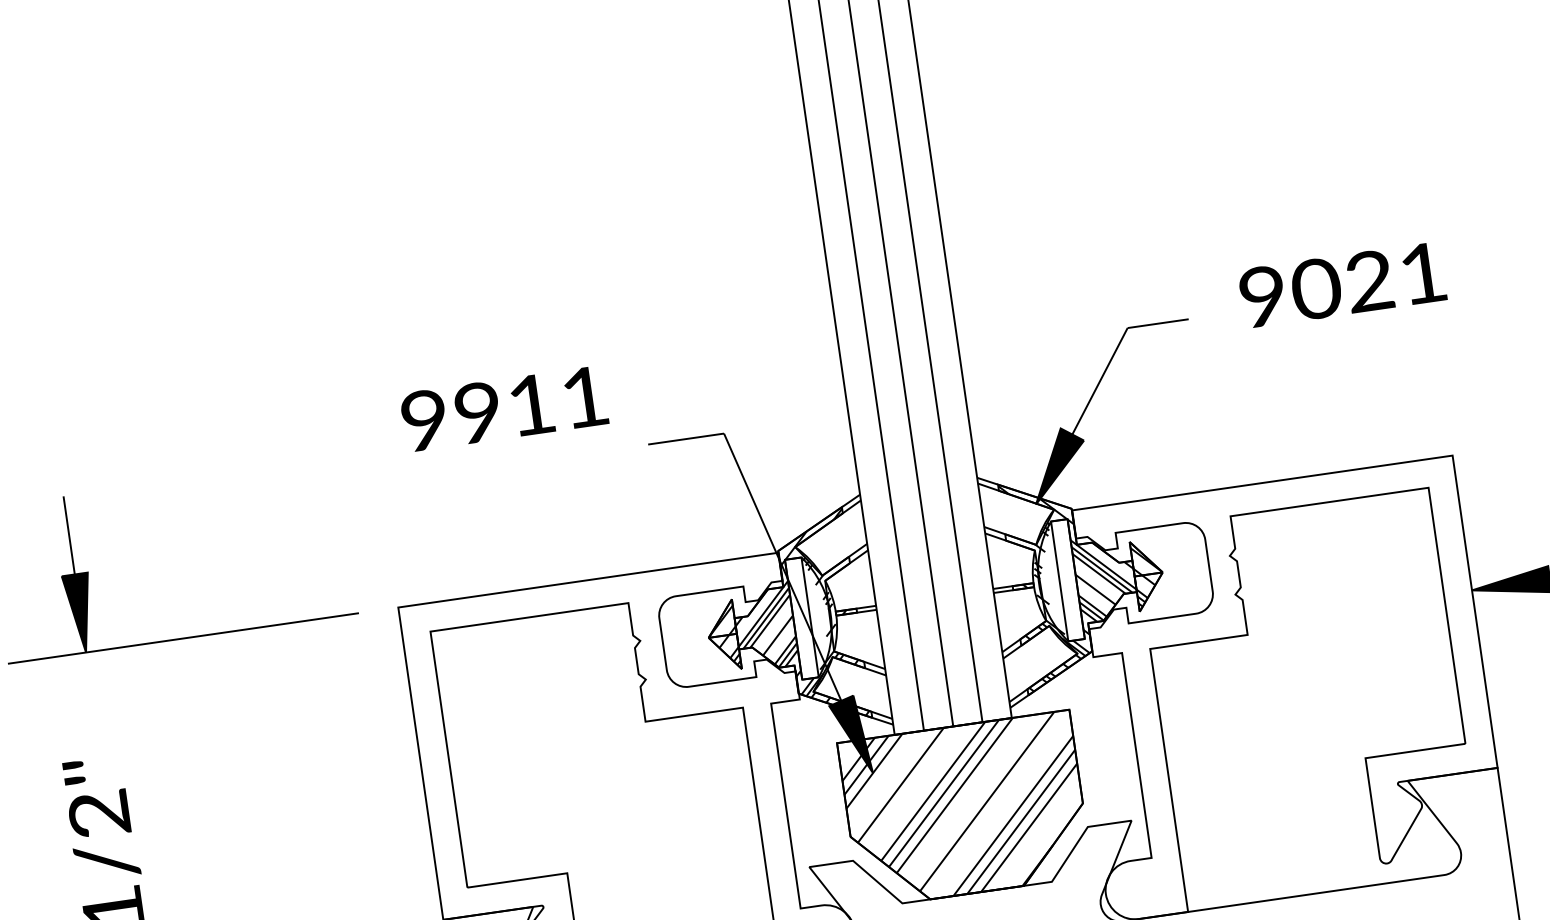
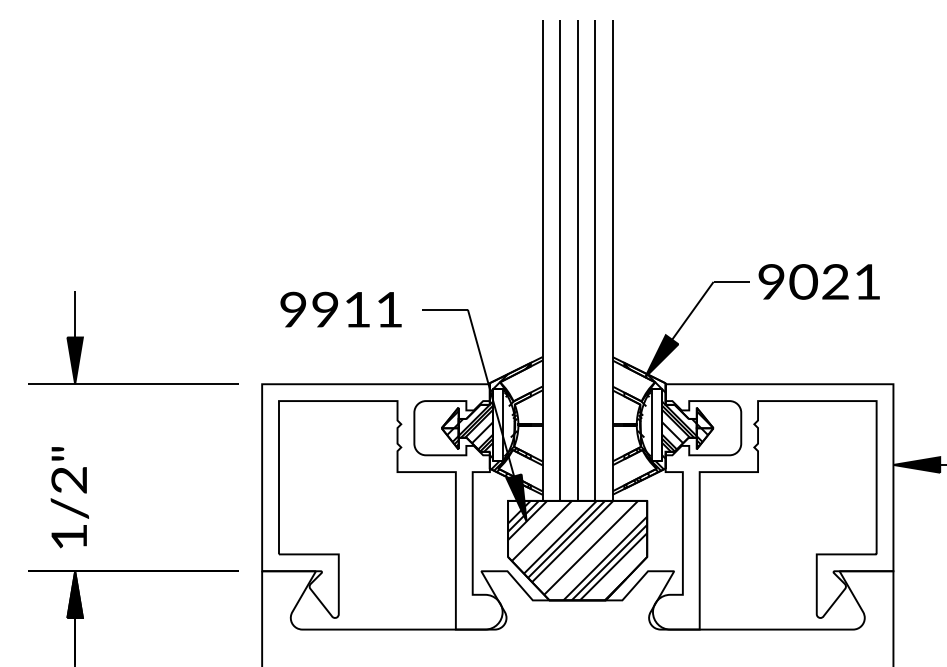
text: (1341, 284) -> (818, 281), moved
text: (503, 408) -> (340, 309), moved

